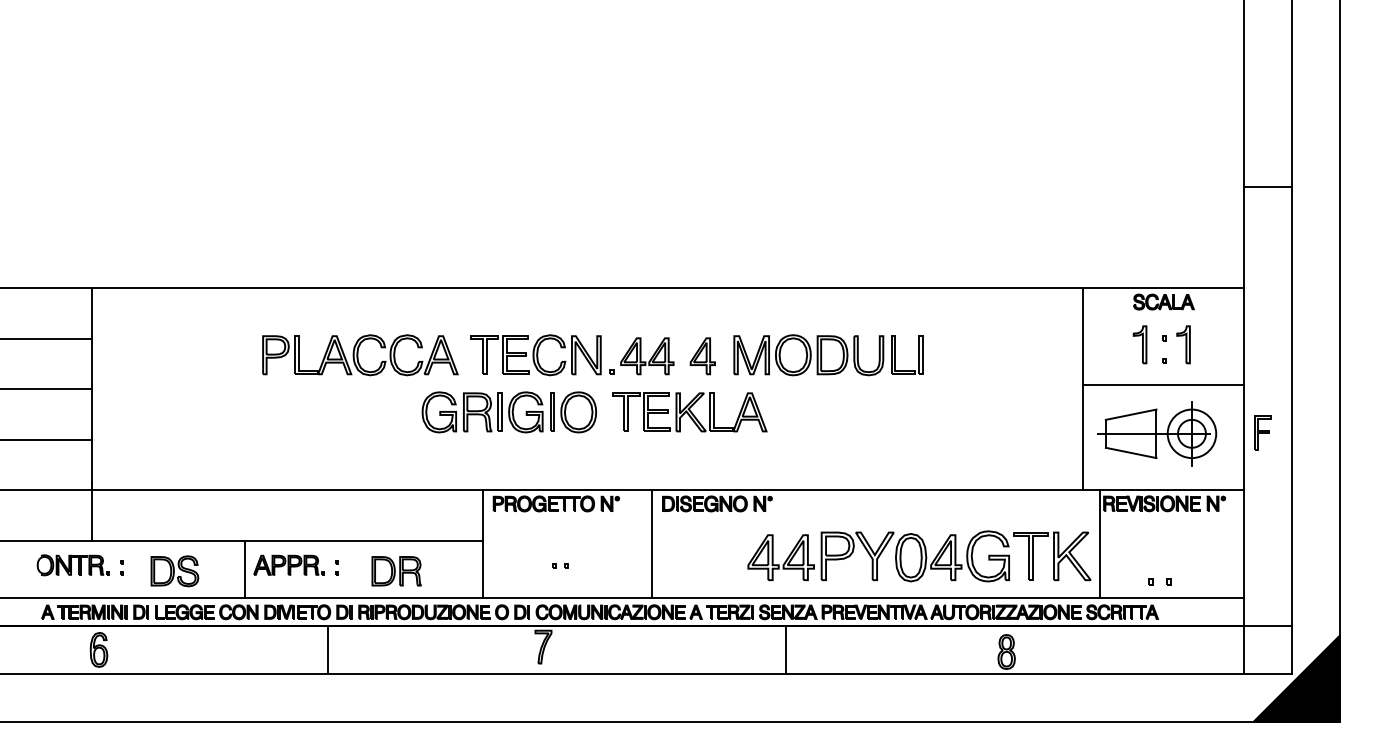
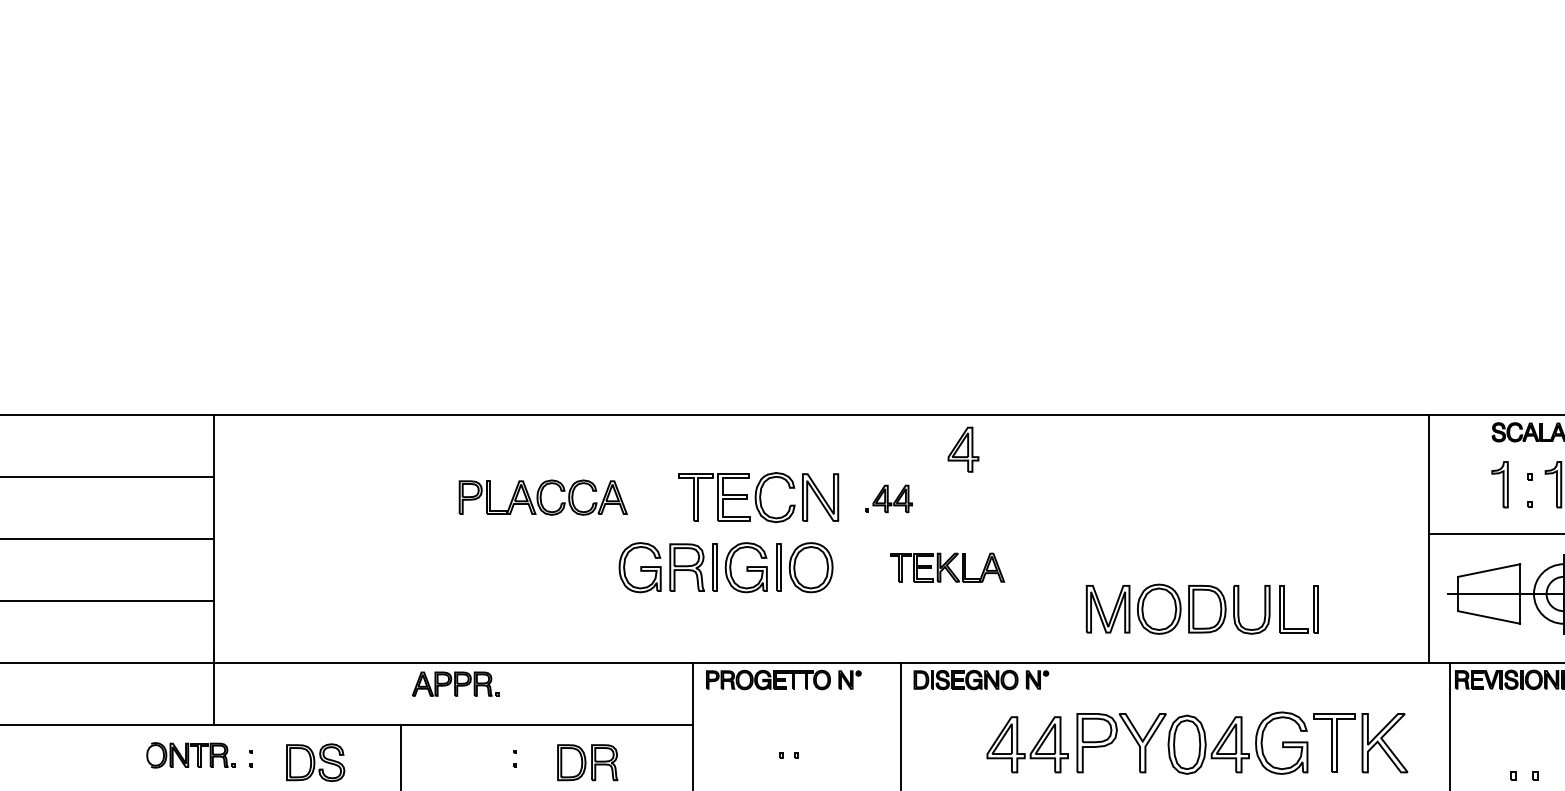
part: (360, 355) -> (543, 497), size x0.7
part: (828, 355) -> (1202, 609), moved
part: (641, 356) -> (888, 499), size x0.6
part: (702, 356) -> (963, 450), moved
part: (689, 412) -> (947, 567), size x0.6
part: (919, 556) -> (1197, 743), moved
part: (288, 564) -> (455, 683), moved

